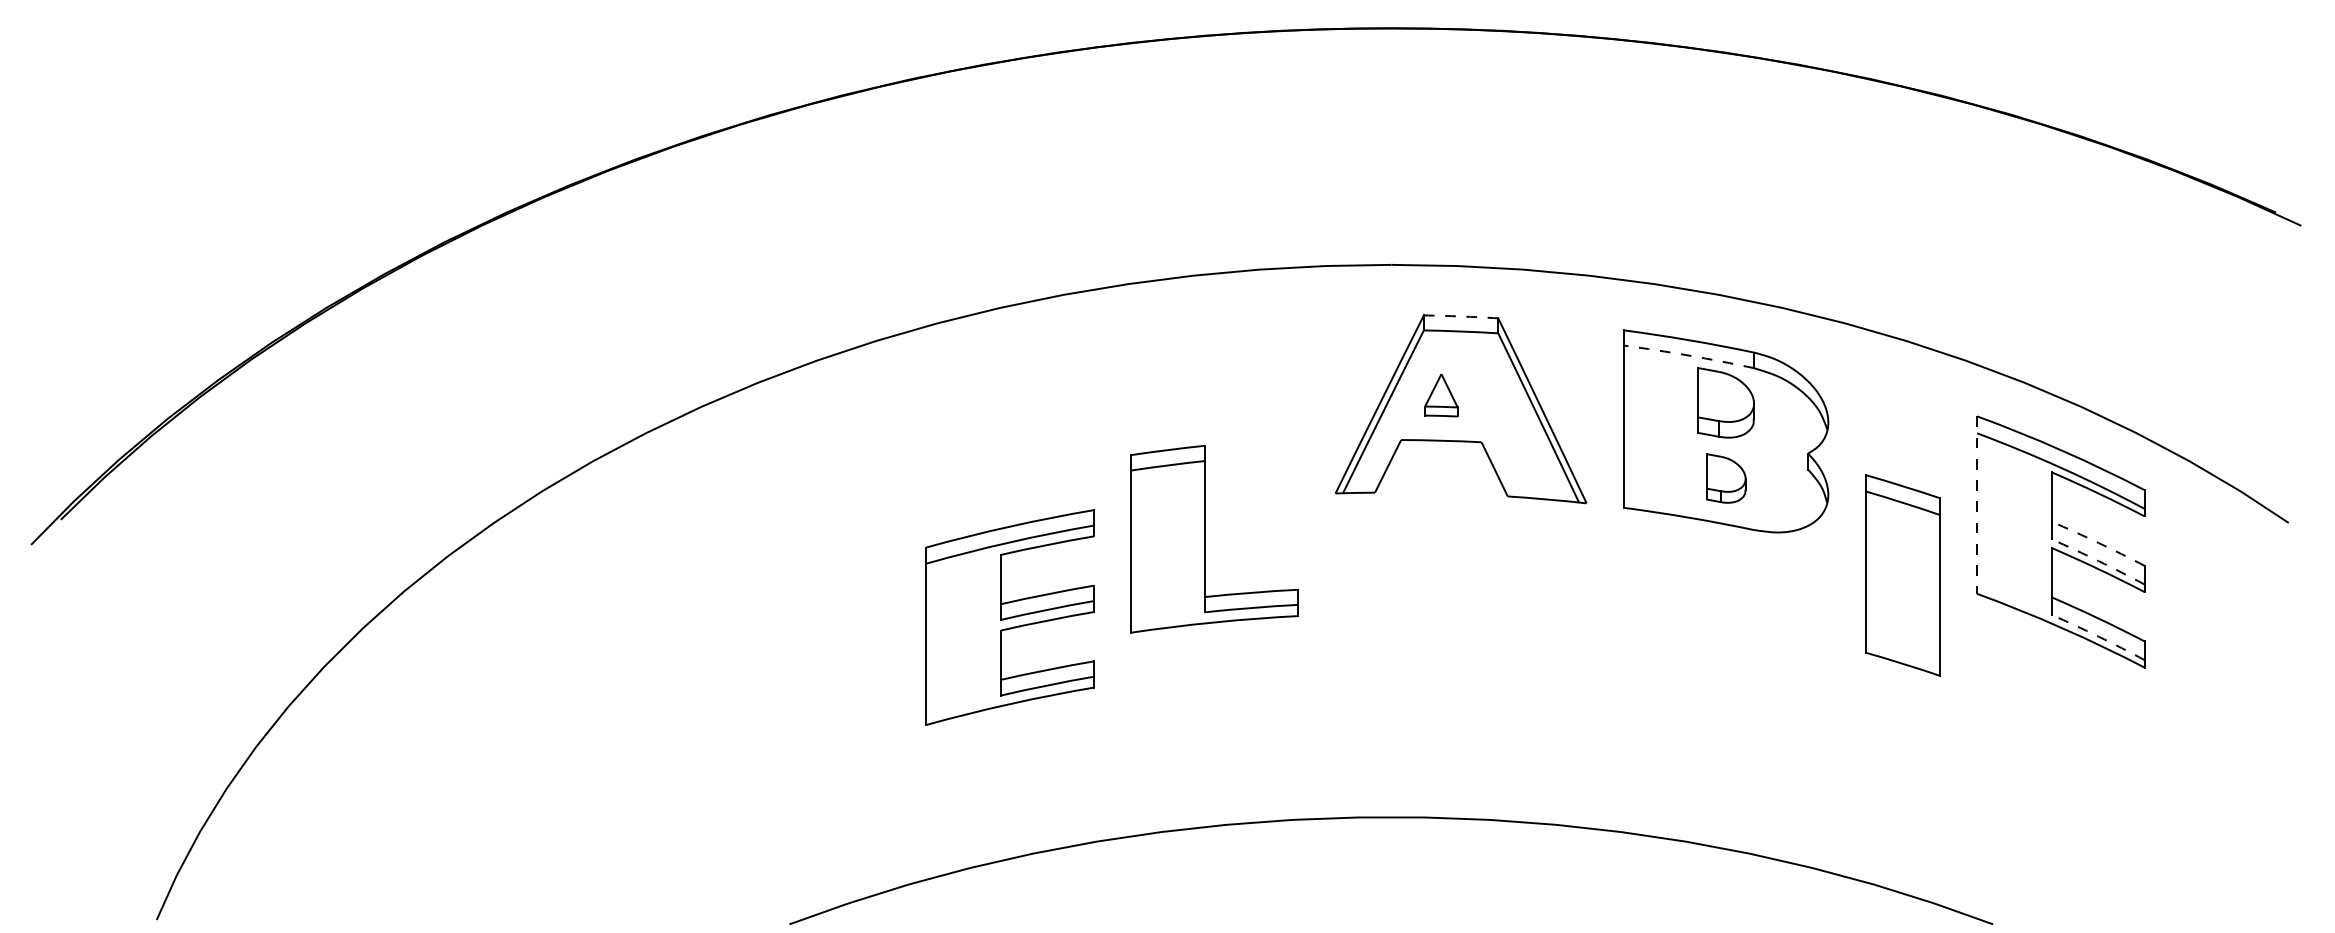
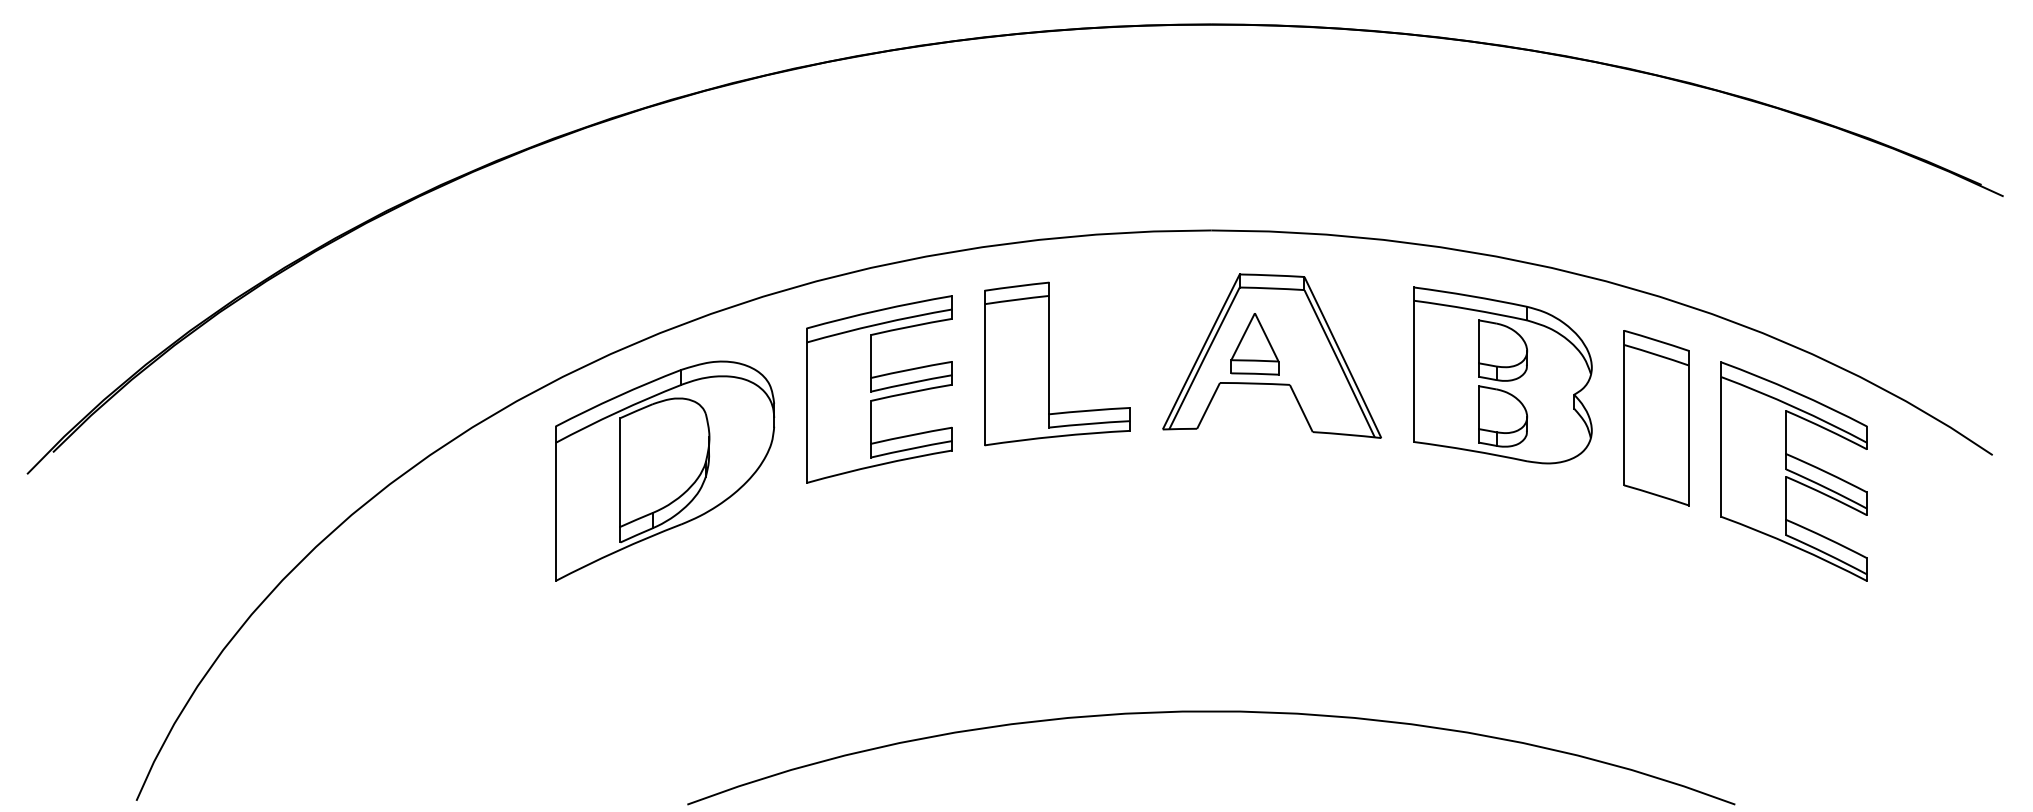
arc: (1461, 316) -> (1272, 275), dashed -> solid
arc: (1689, 355) -> (1470, 309), dashed -> solid
part: (1441, 395) -> (1255, 344), size x1.67
part: (1725, 478) -> (1502, 416), size x1.43
line: (1977, 505) -> (1721, 439), dashed -> solid
part: (1205, 538) -> (1049, 363), moved
part: (763, 541) -> (664, 471), added
arc: (2098, 542) -> (1827, 472), dashed -> solid
arc: (2098, 561) -> (1827, 488), dashed -> solid
part: (1902, 575) -> (1656, 418), moved
part: (1009, 617) -> (878, 389), moved
arc: (2098, 636) -> (1827, 554), dashed -> solid

